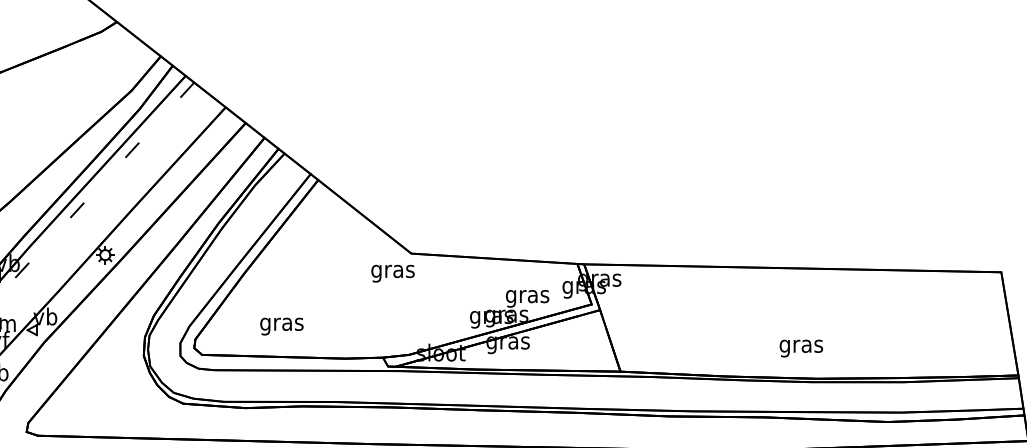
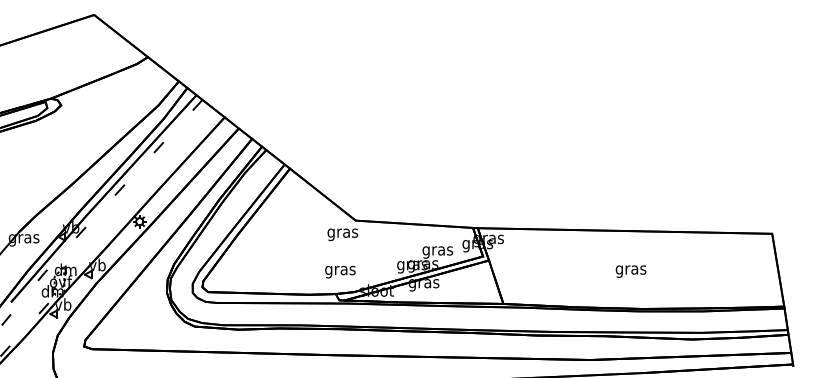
text: (282, 327) -> (340, 272), moved
text: (800, 348) -> (630, 271), moved

